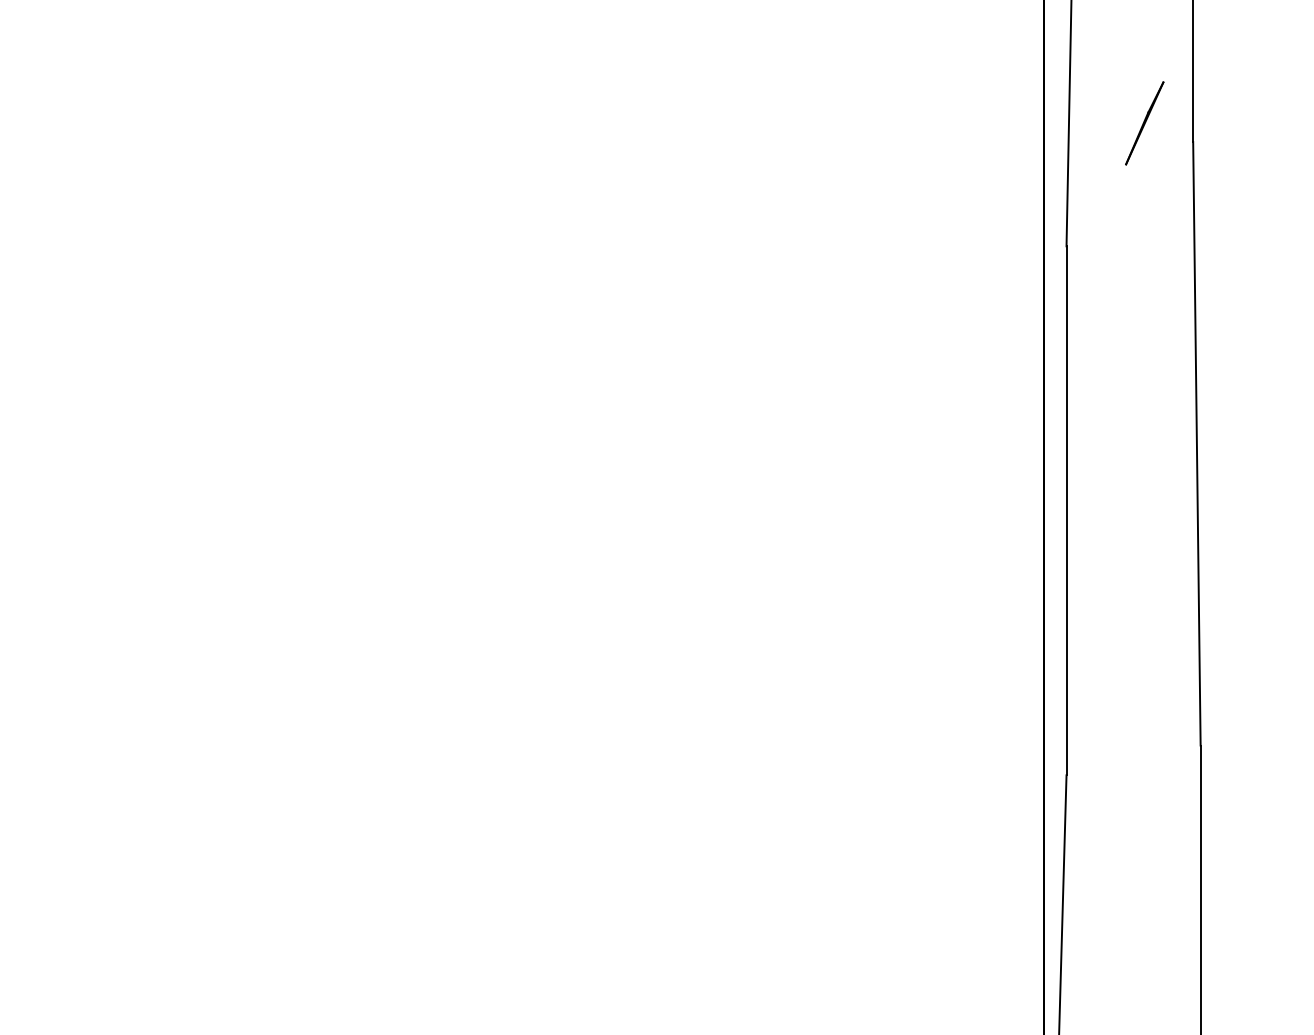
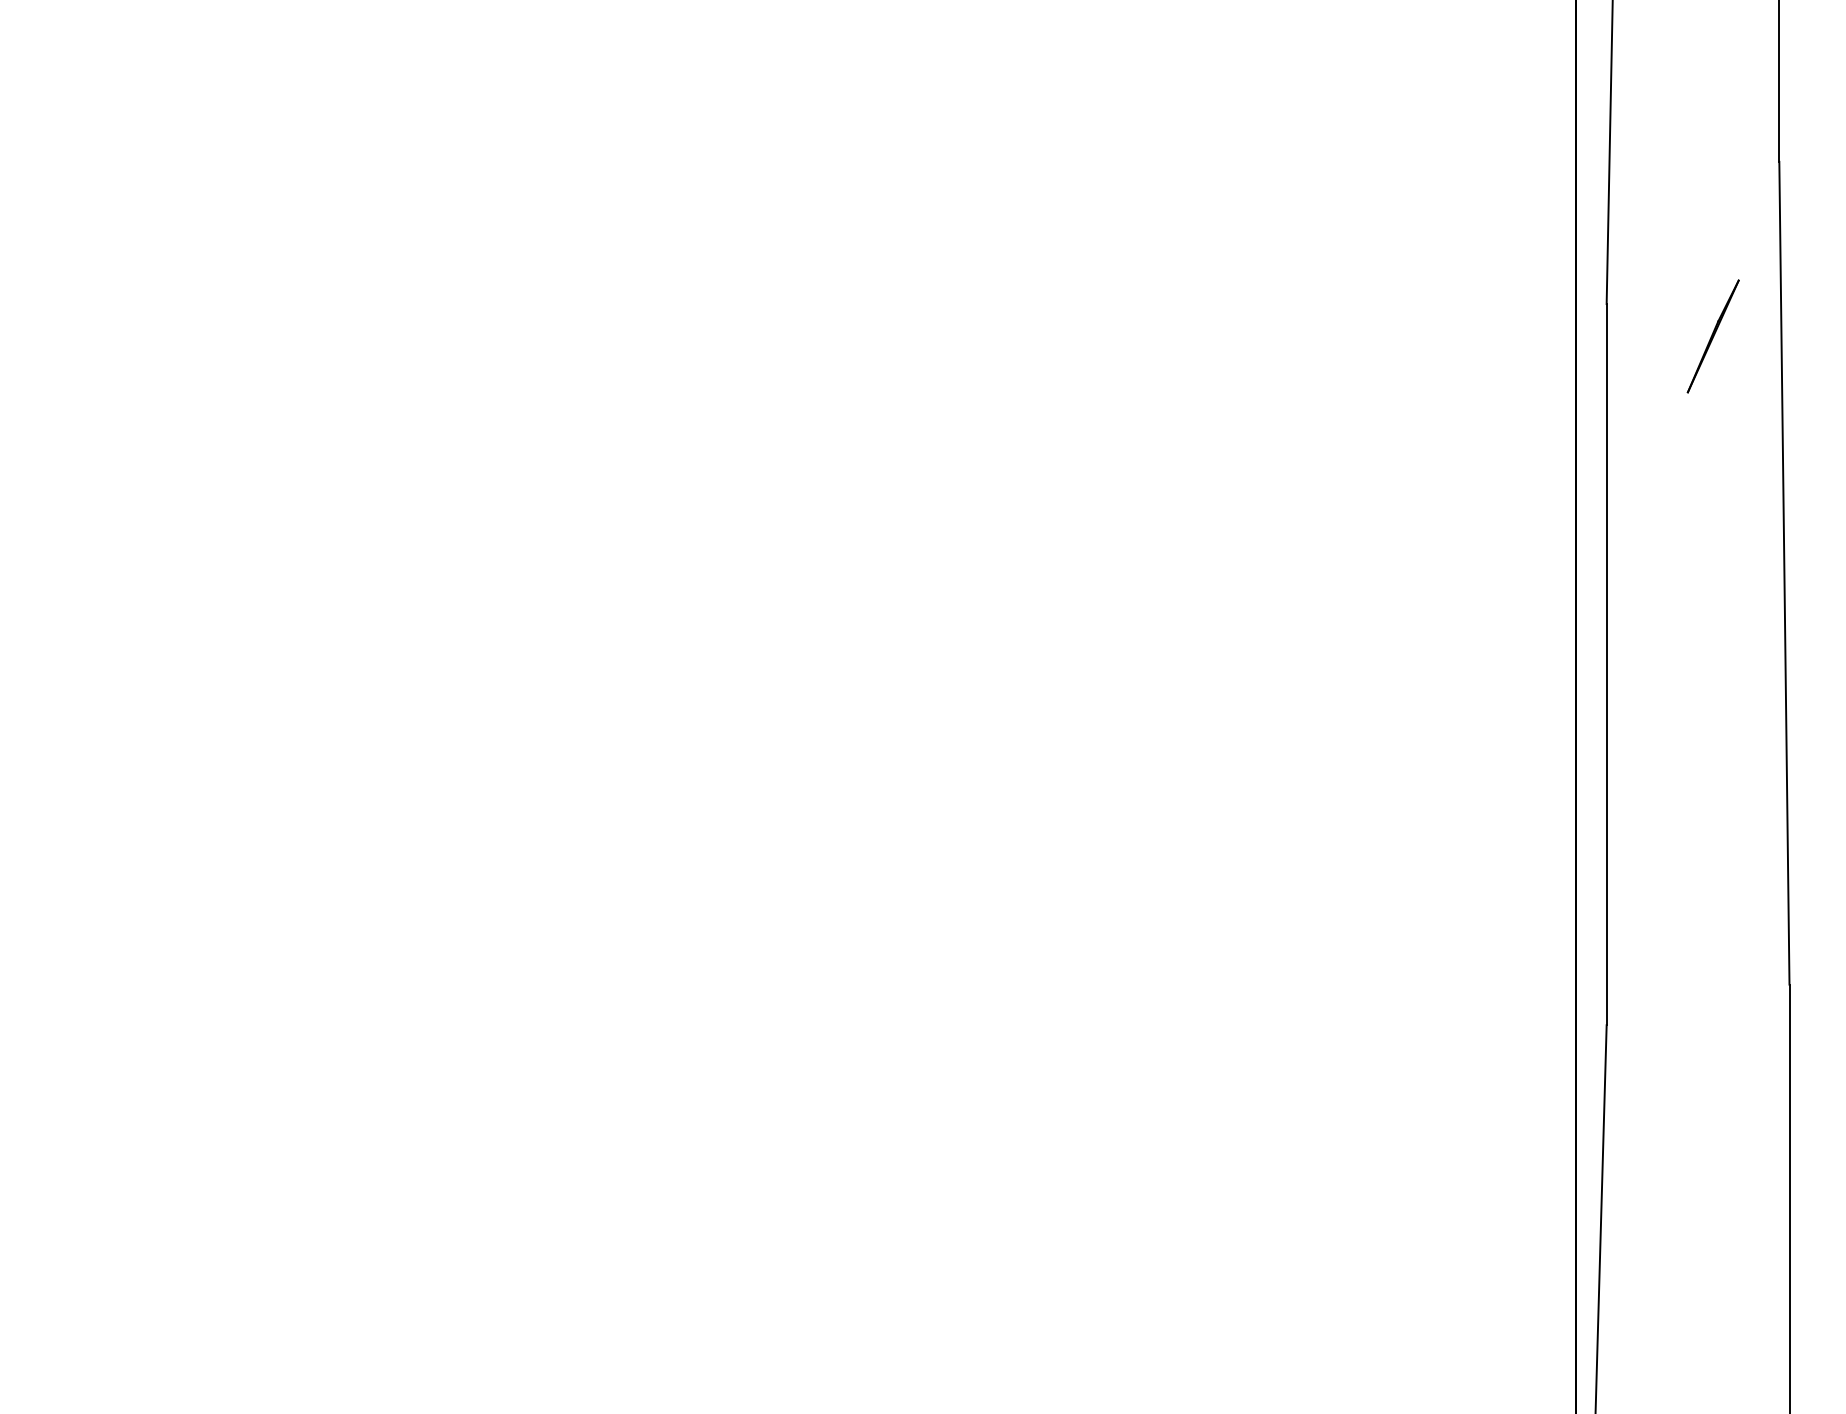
line: (1144, 123) -> (1712, 336), moved

